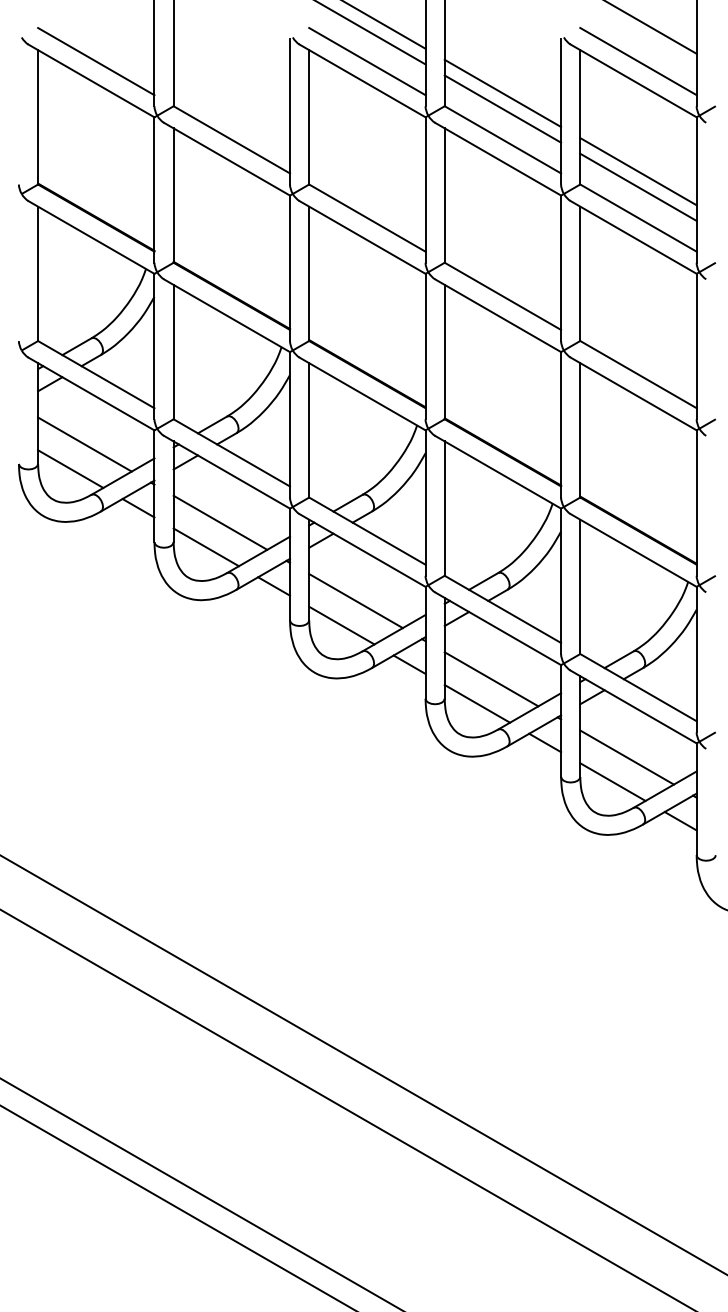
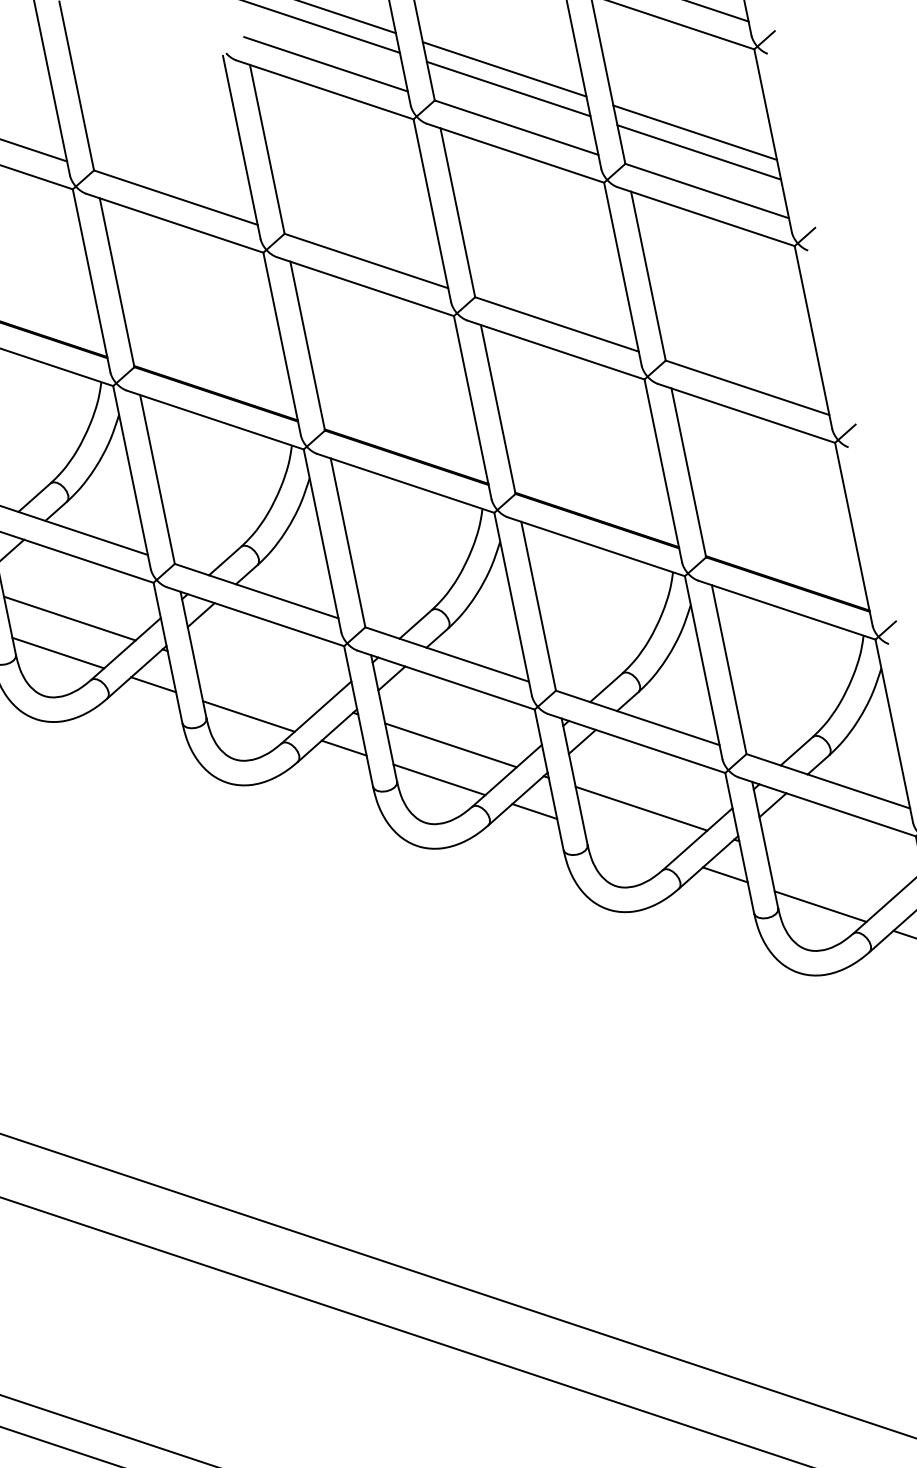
line: (220, 522) -> (260, 681), removed
line: (477, 703) -> (630, 842), removed
line: (626, 757) -> (831, 872), removed

